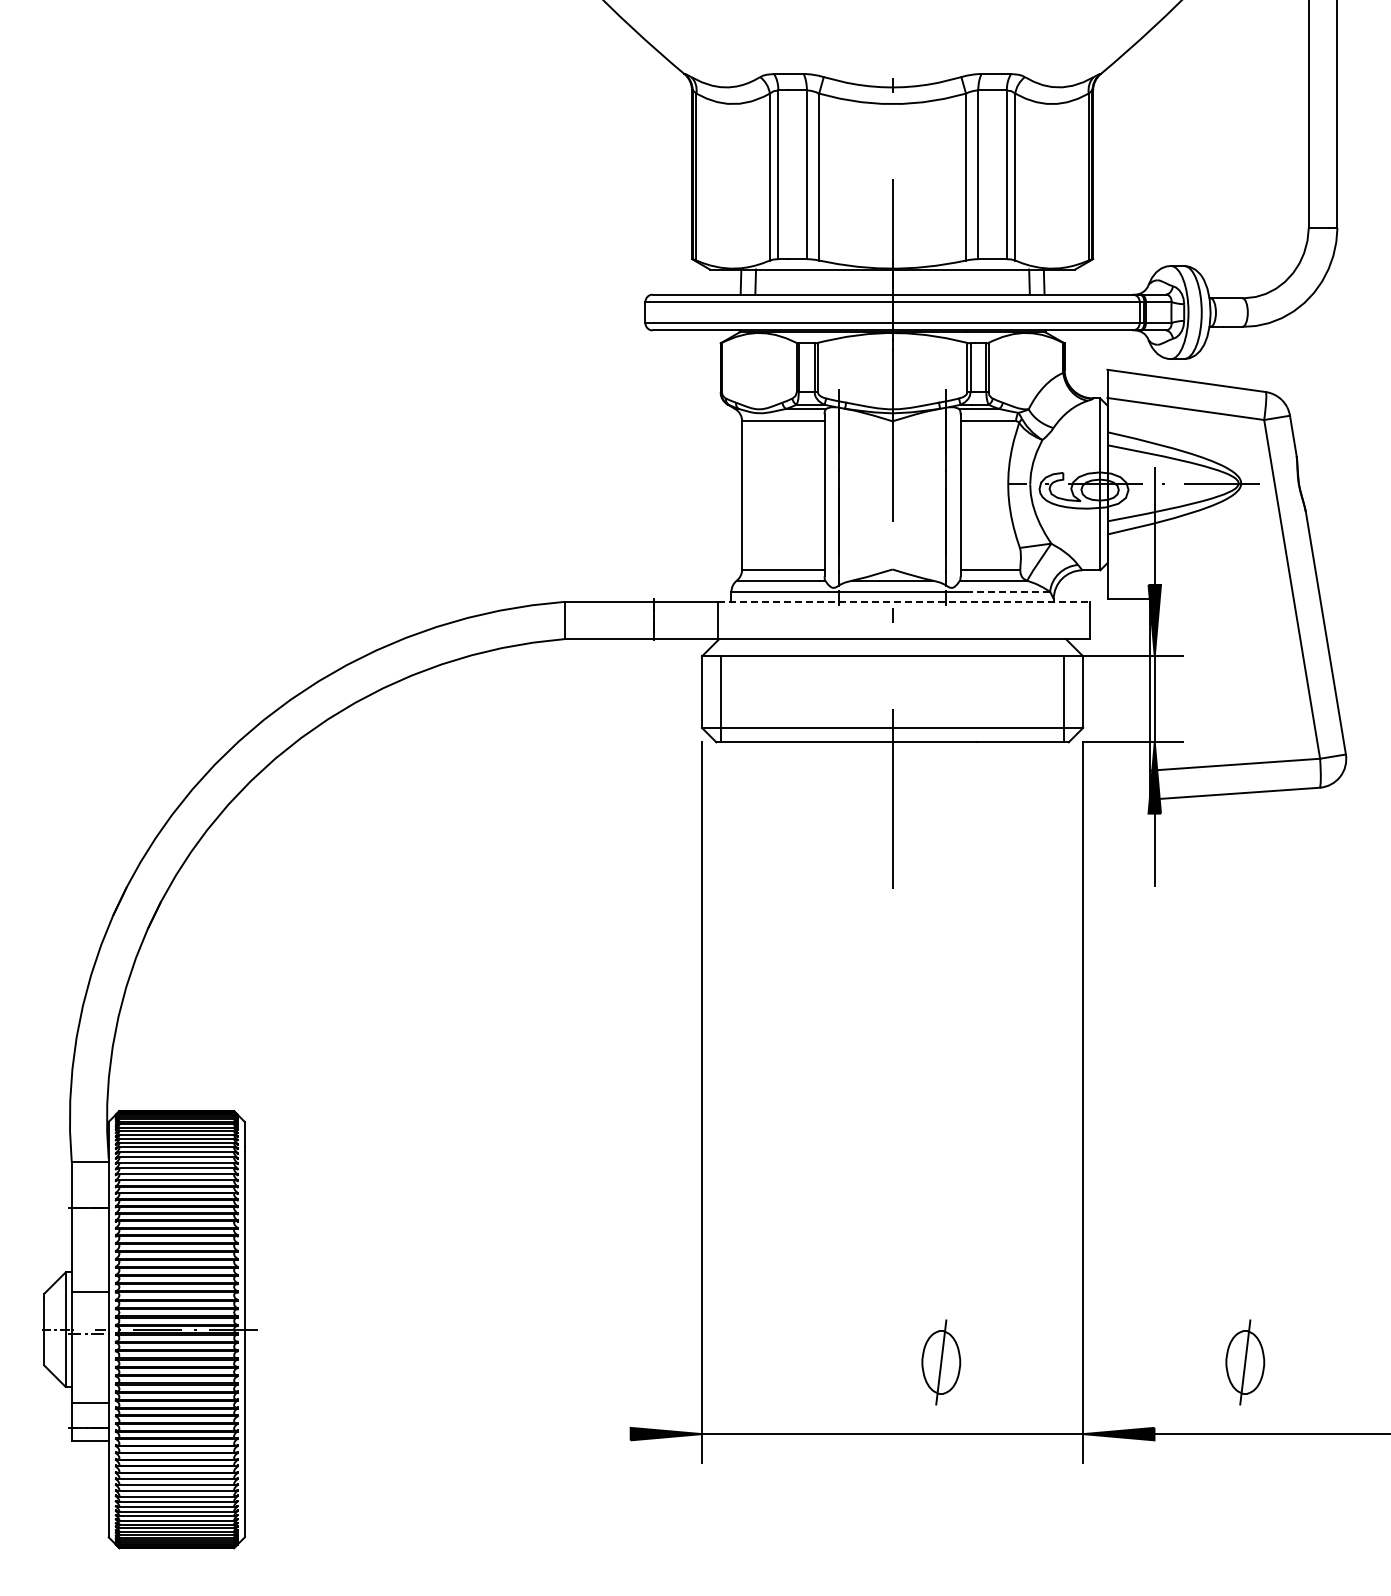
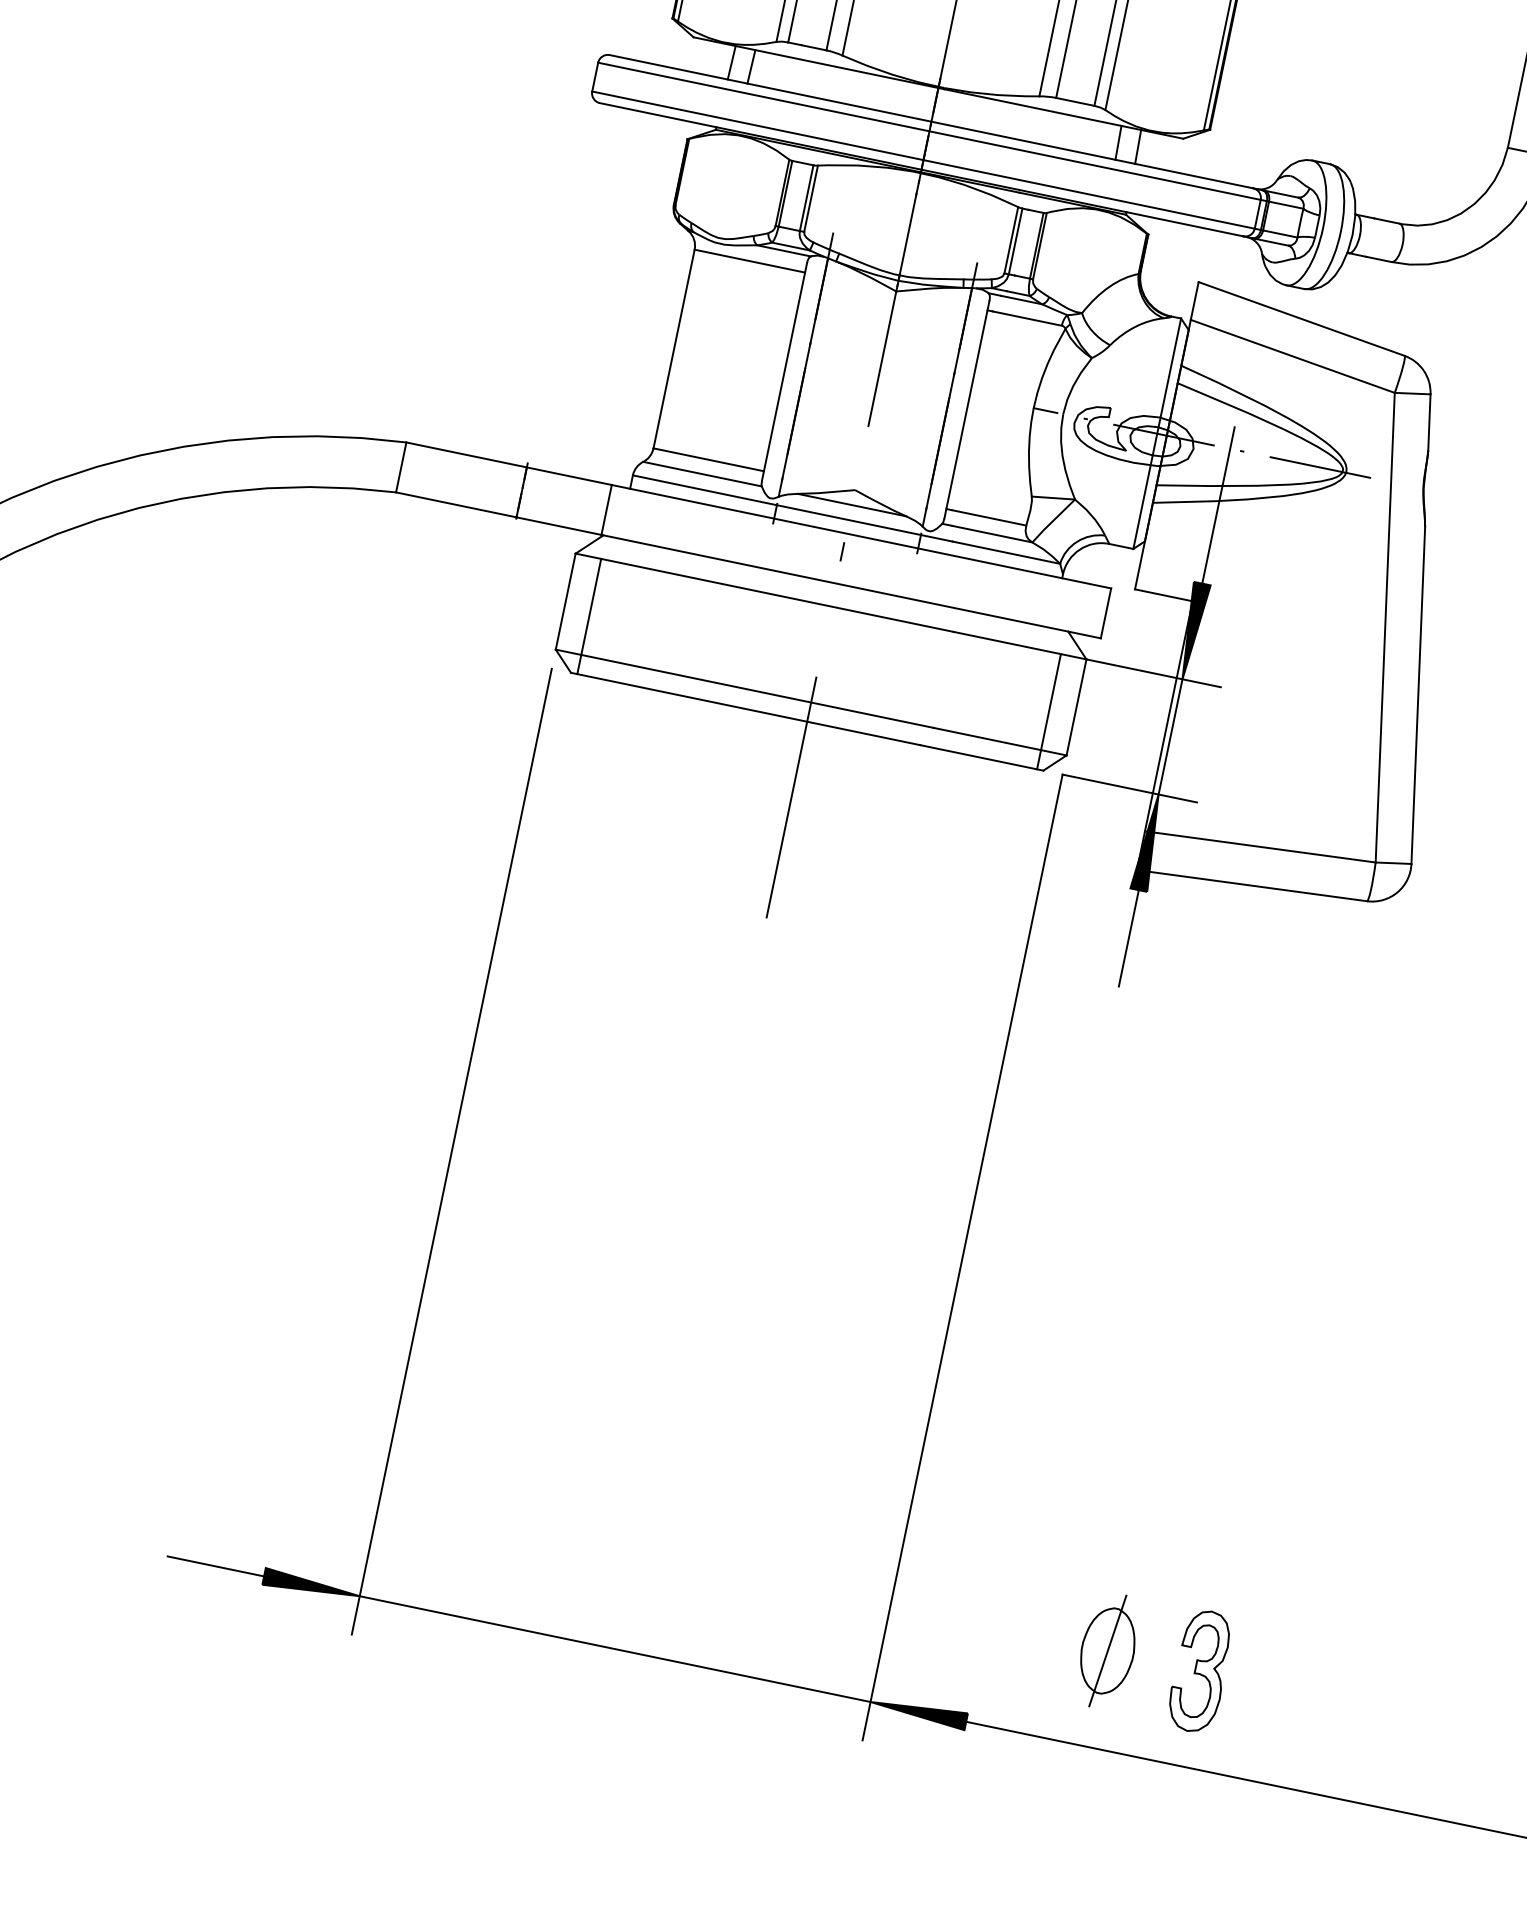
line: (1009, 591) -> (1005, 552), dashed -> solid
line: (904, 601) -> (862, 536), dashed -> solid
part: (941, 1362) -> (700, 1566), removed
part: (1314, 1363) -> (1200, 1671), added
line: (594, 1434) -> (215, 1566), added

